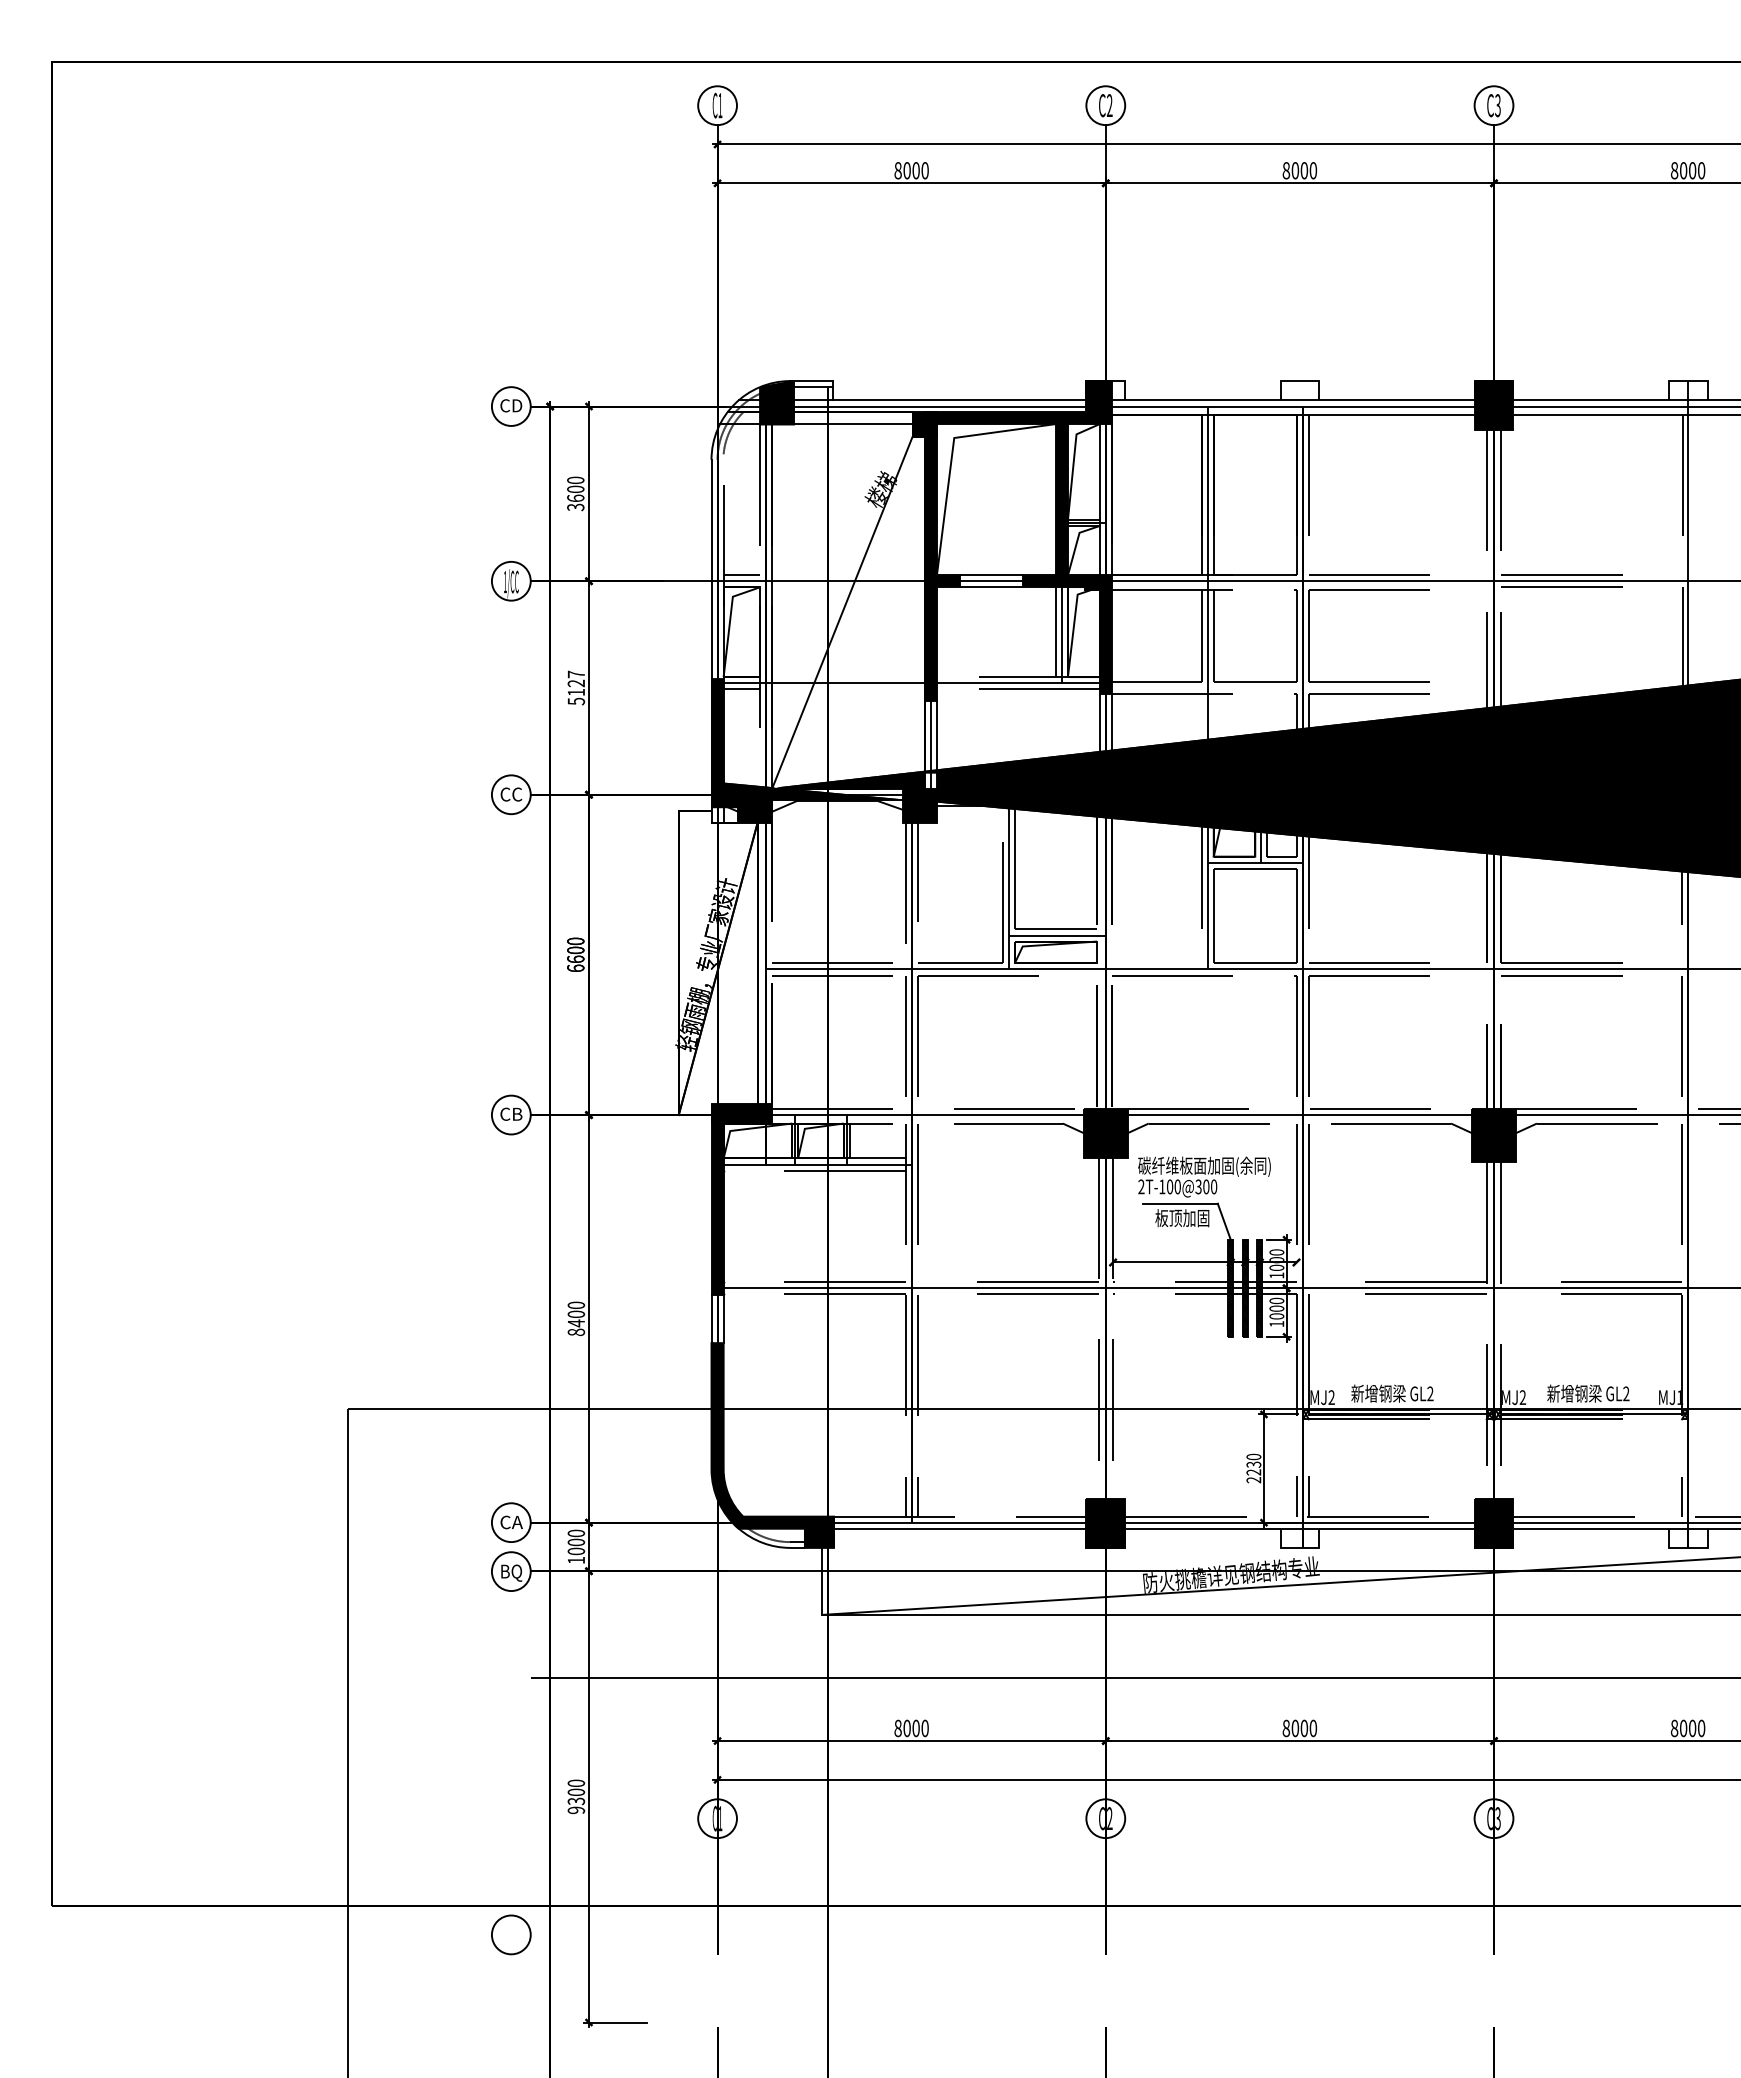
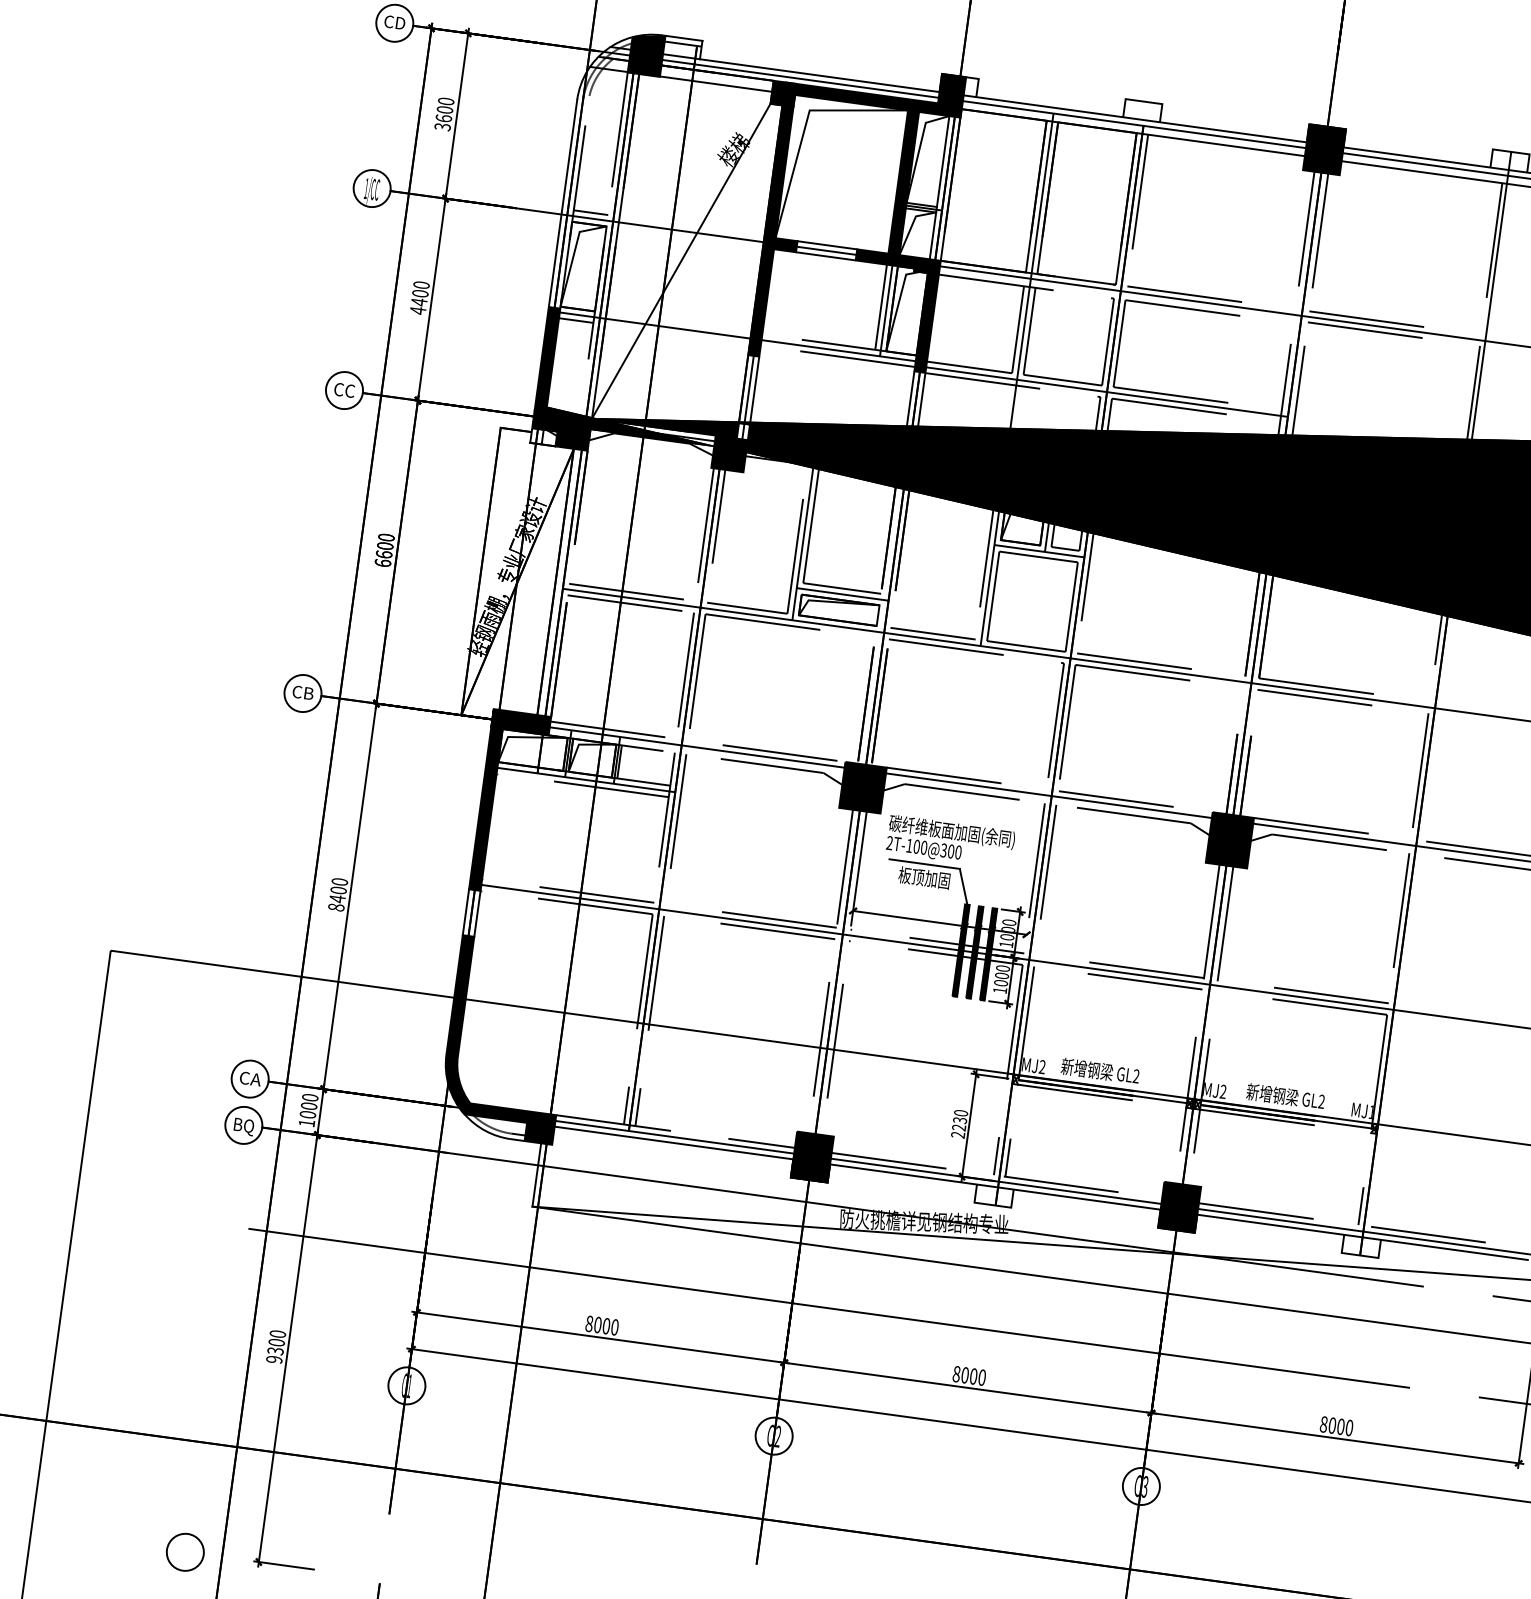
text: (576, 687) -> (420, 297), 5127 -> 4400
line: (1299, 688) -> (1103, 392), added
line: (1156, 963) -> (932, 633), added
circle: (511, 1934) -> (185, 1551), moved

